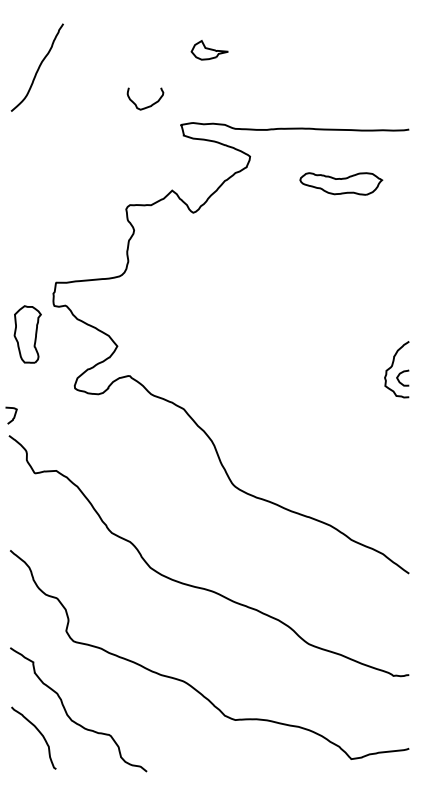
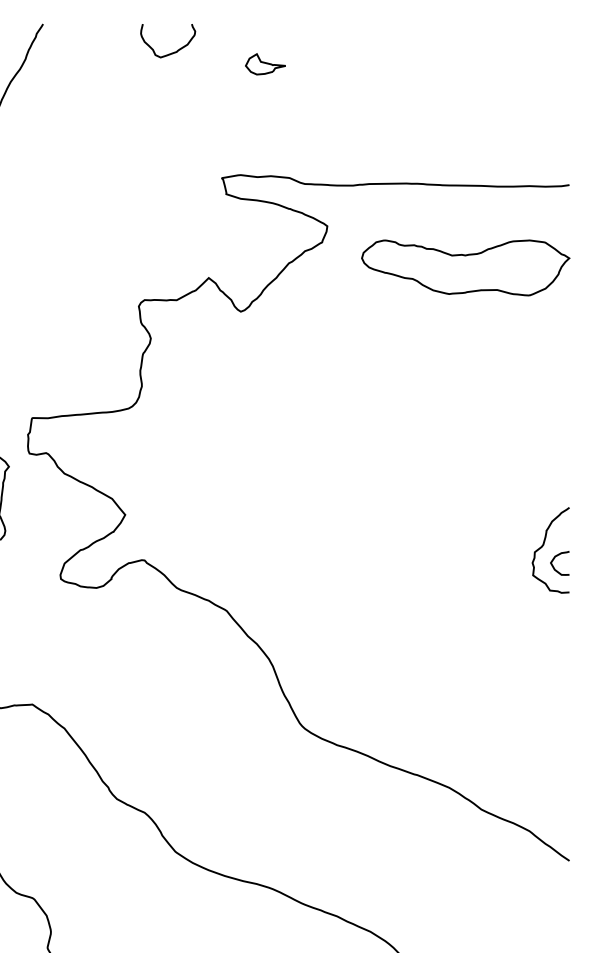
part: (208, 49) -> (263, 63), size x0.71
curve: (149, 105) -> (174, 51), moved
part: (341, 183) -> (466, 267), size x1.67

